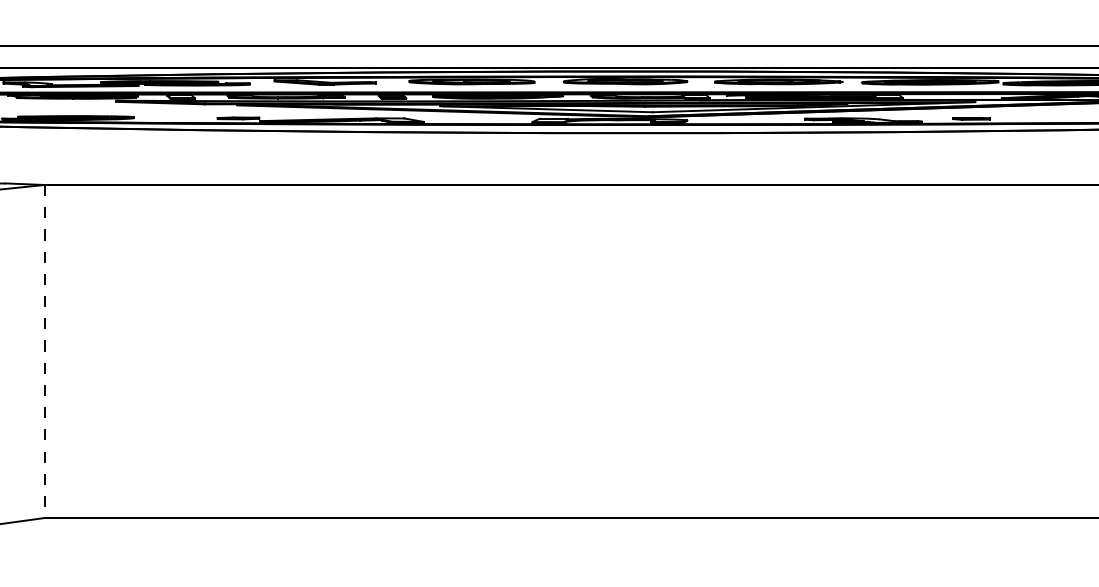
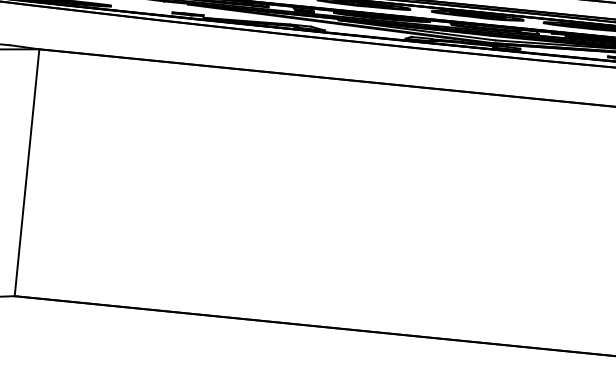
line: (44, 351) -> (27, 172), dashed -> solid

